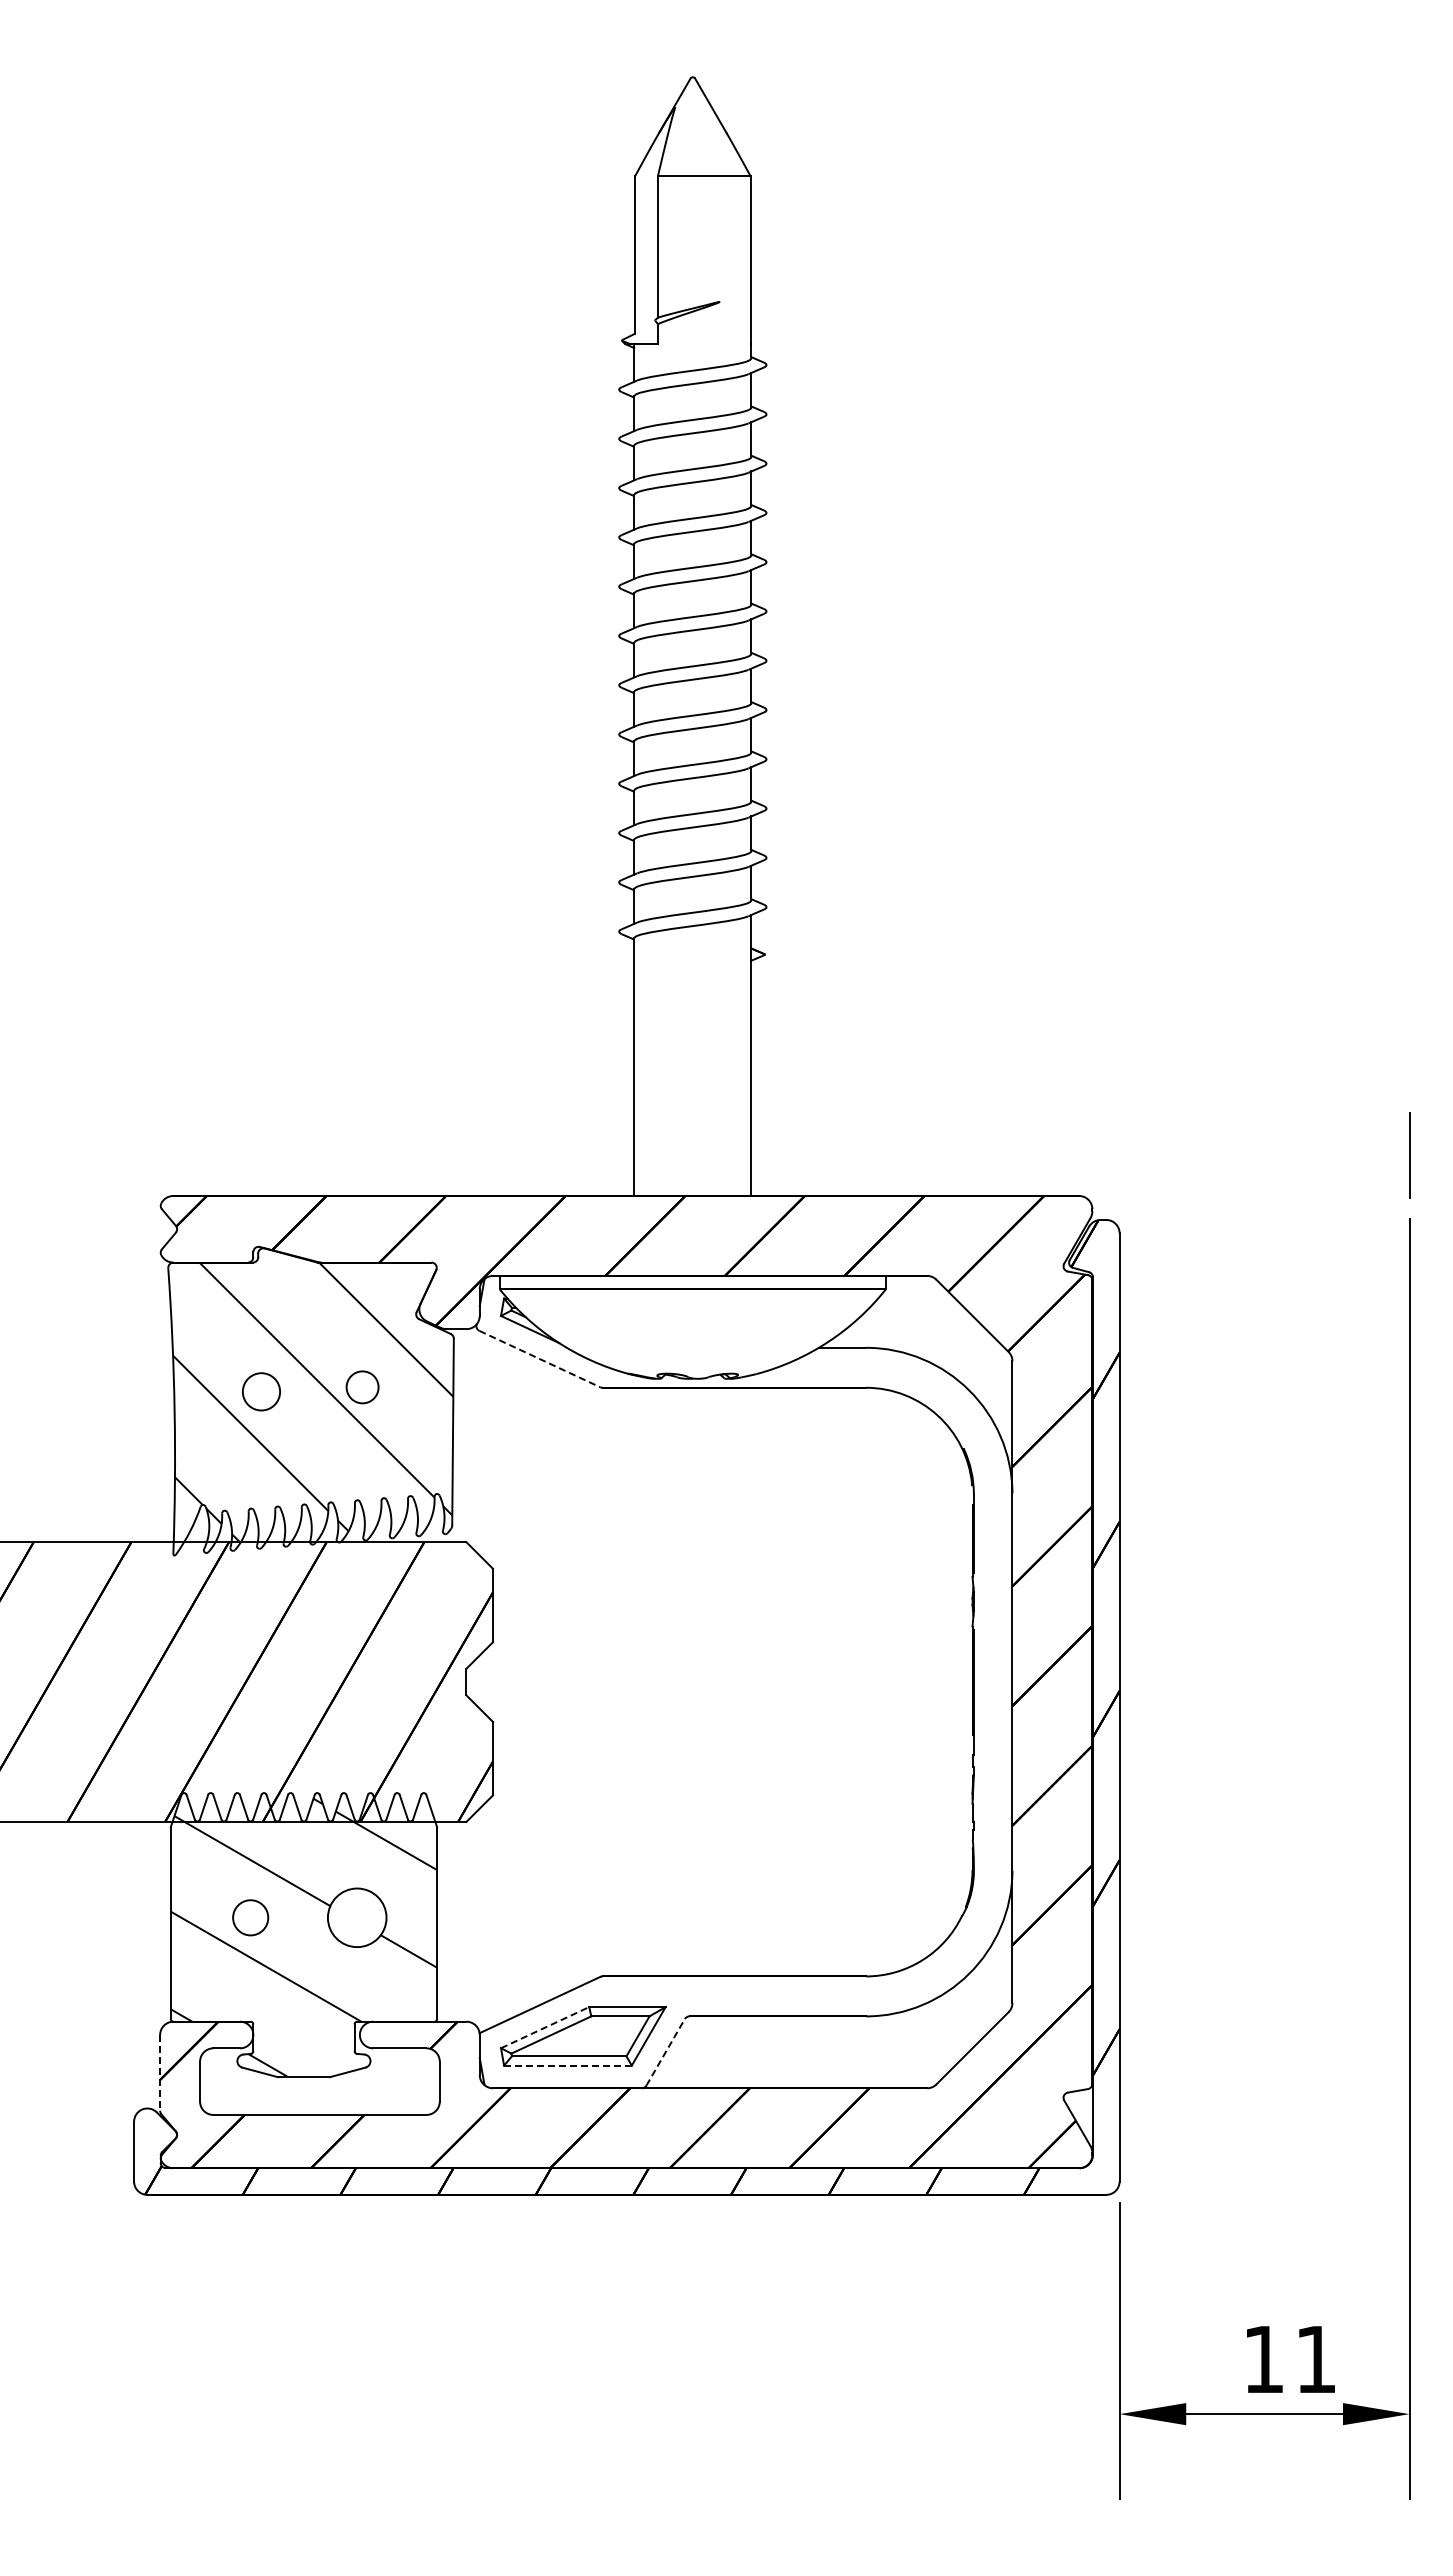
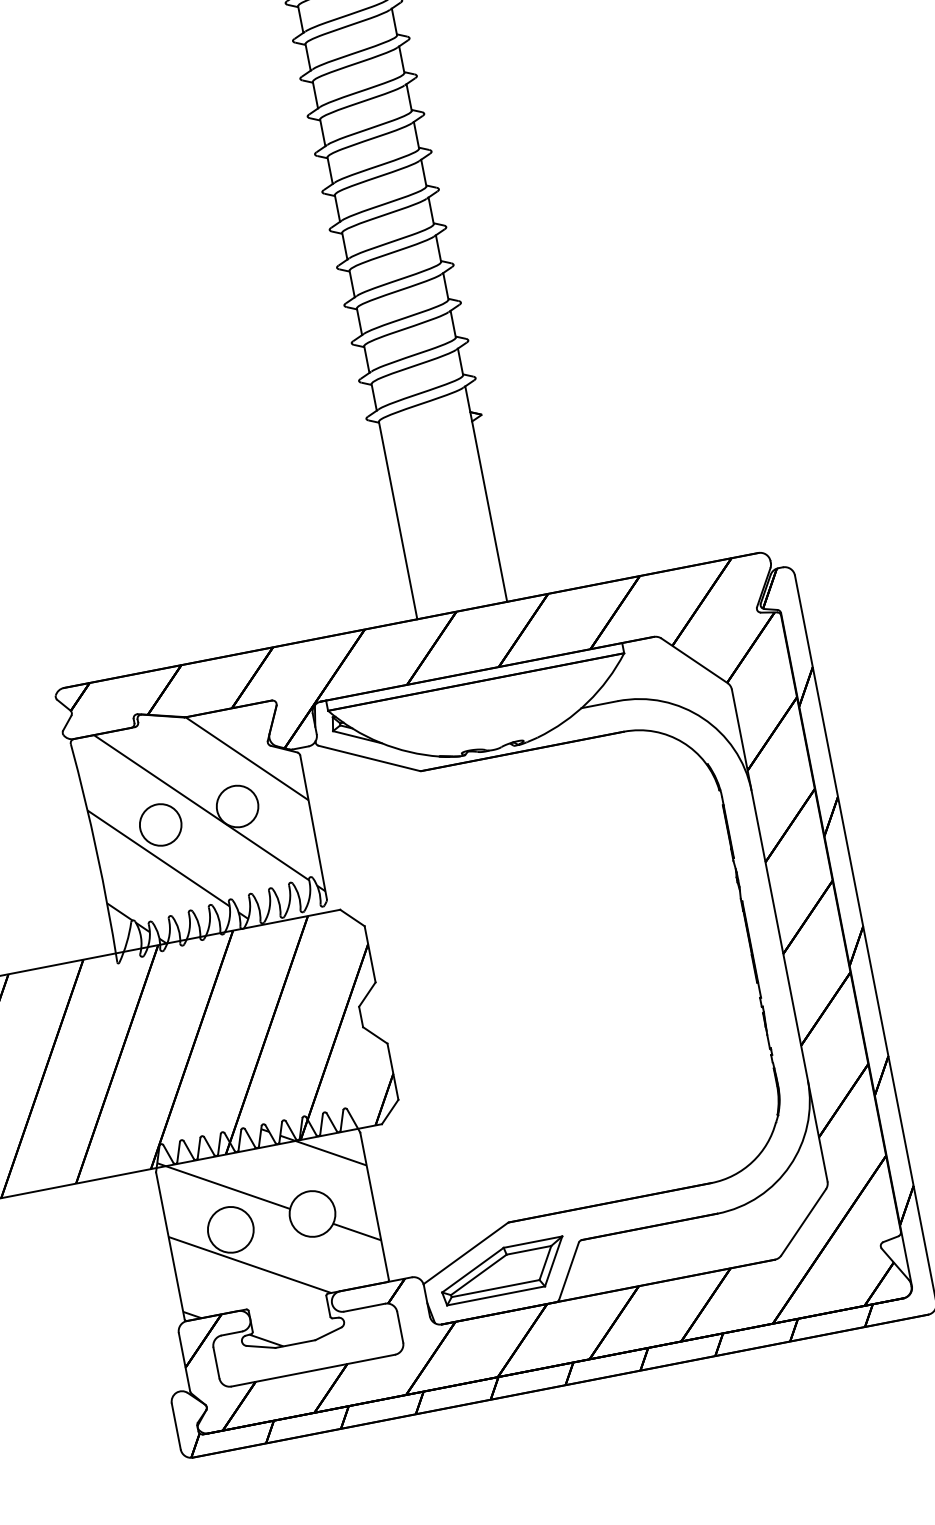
line: (539, 1359) -> (369, 758), dashed -> solid
circle: (362, 1387) -> (237, 806), size x1.67
circle: (261, 1391) -> (160, 824), size x1.43
circle: (250, 1917) -> (230, 1229), size x1.67
line: (545, 2027) -> (473, 1270), dashed -> solid
line: (665, 2051) -> (568, 1270), dashed -> solid
line: (567, 2065) -> (495, 1295), dashed -> solid
line: (160, 2072) -> (184, 1361), dashed -> solid

